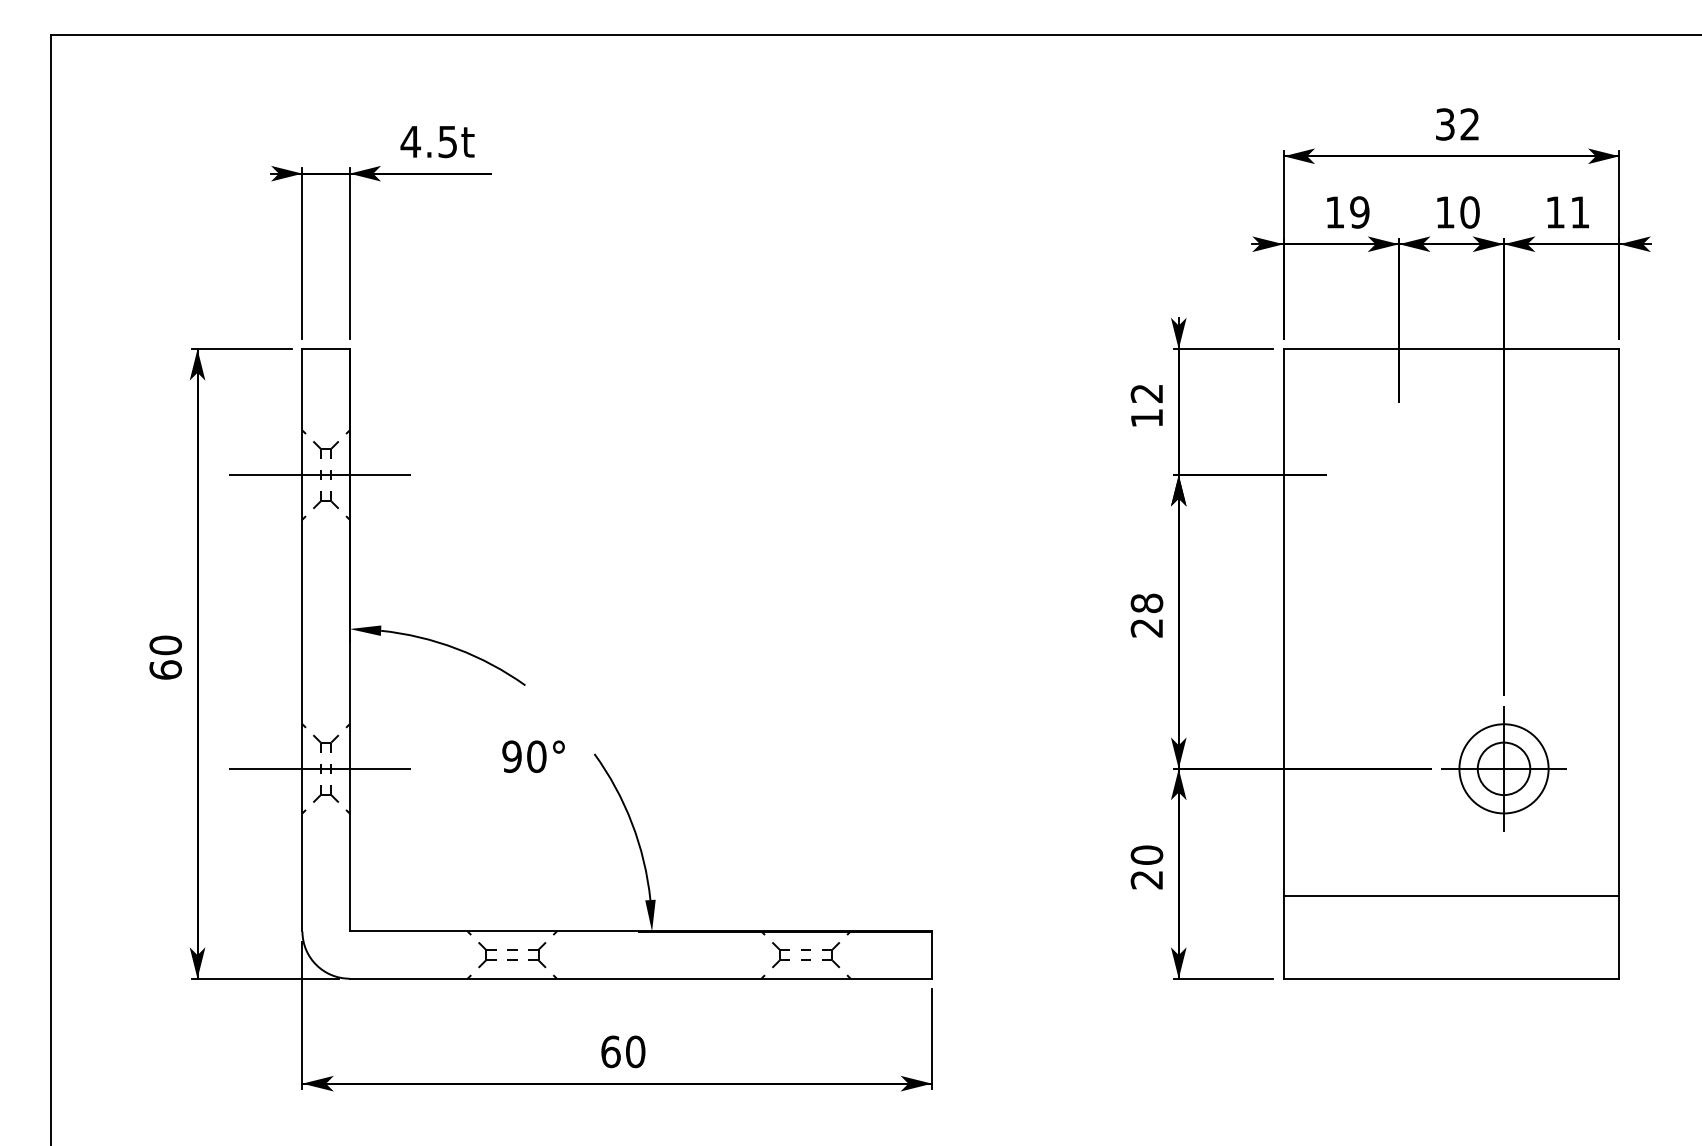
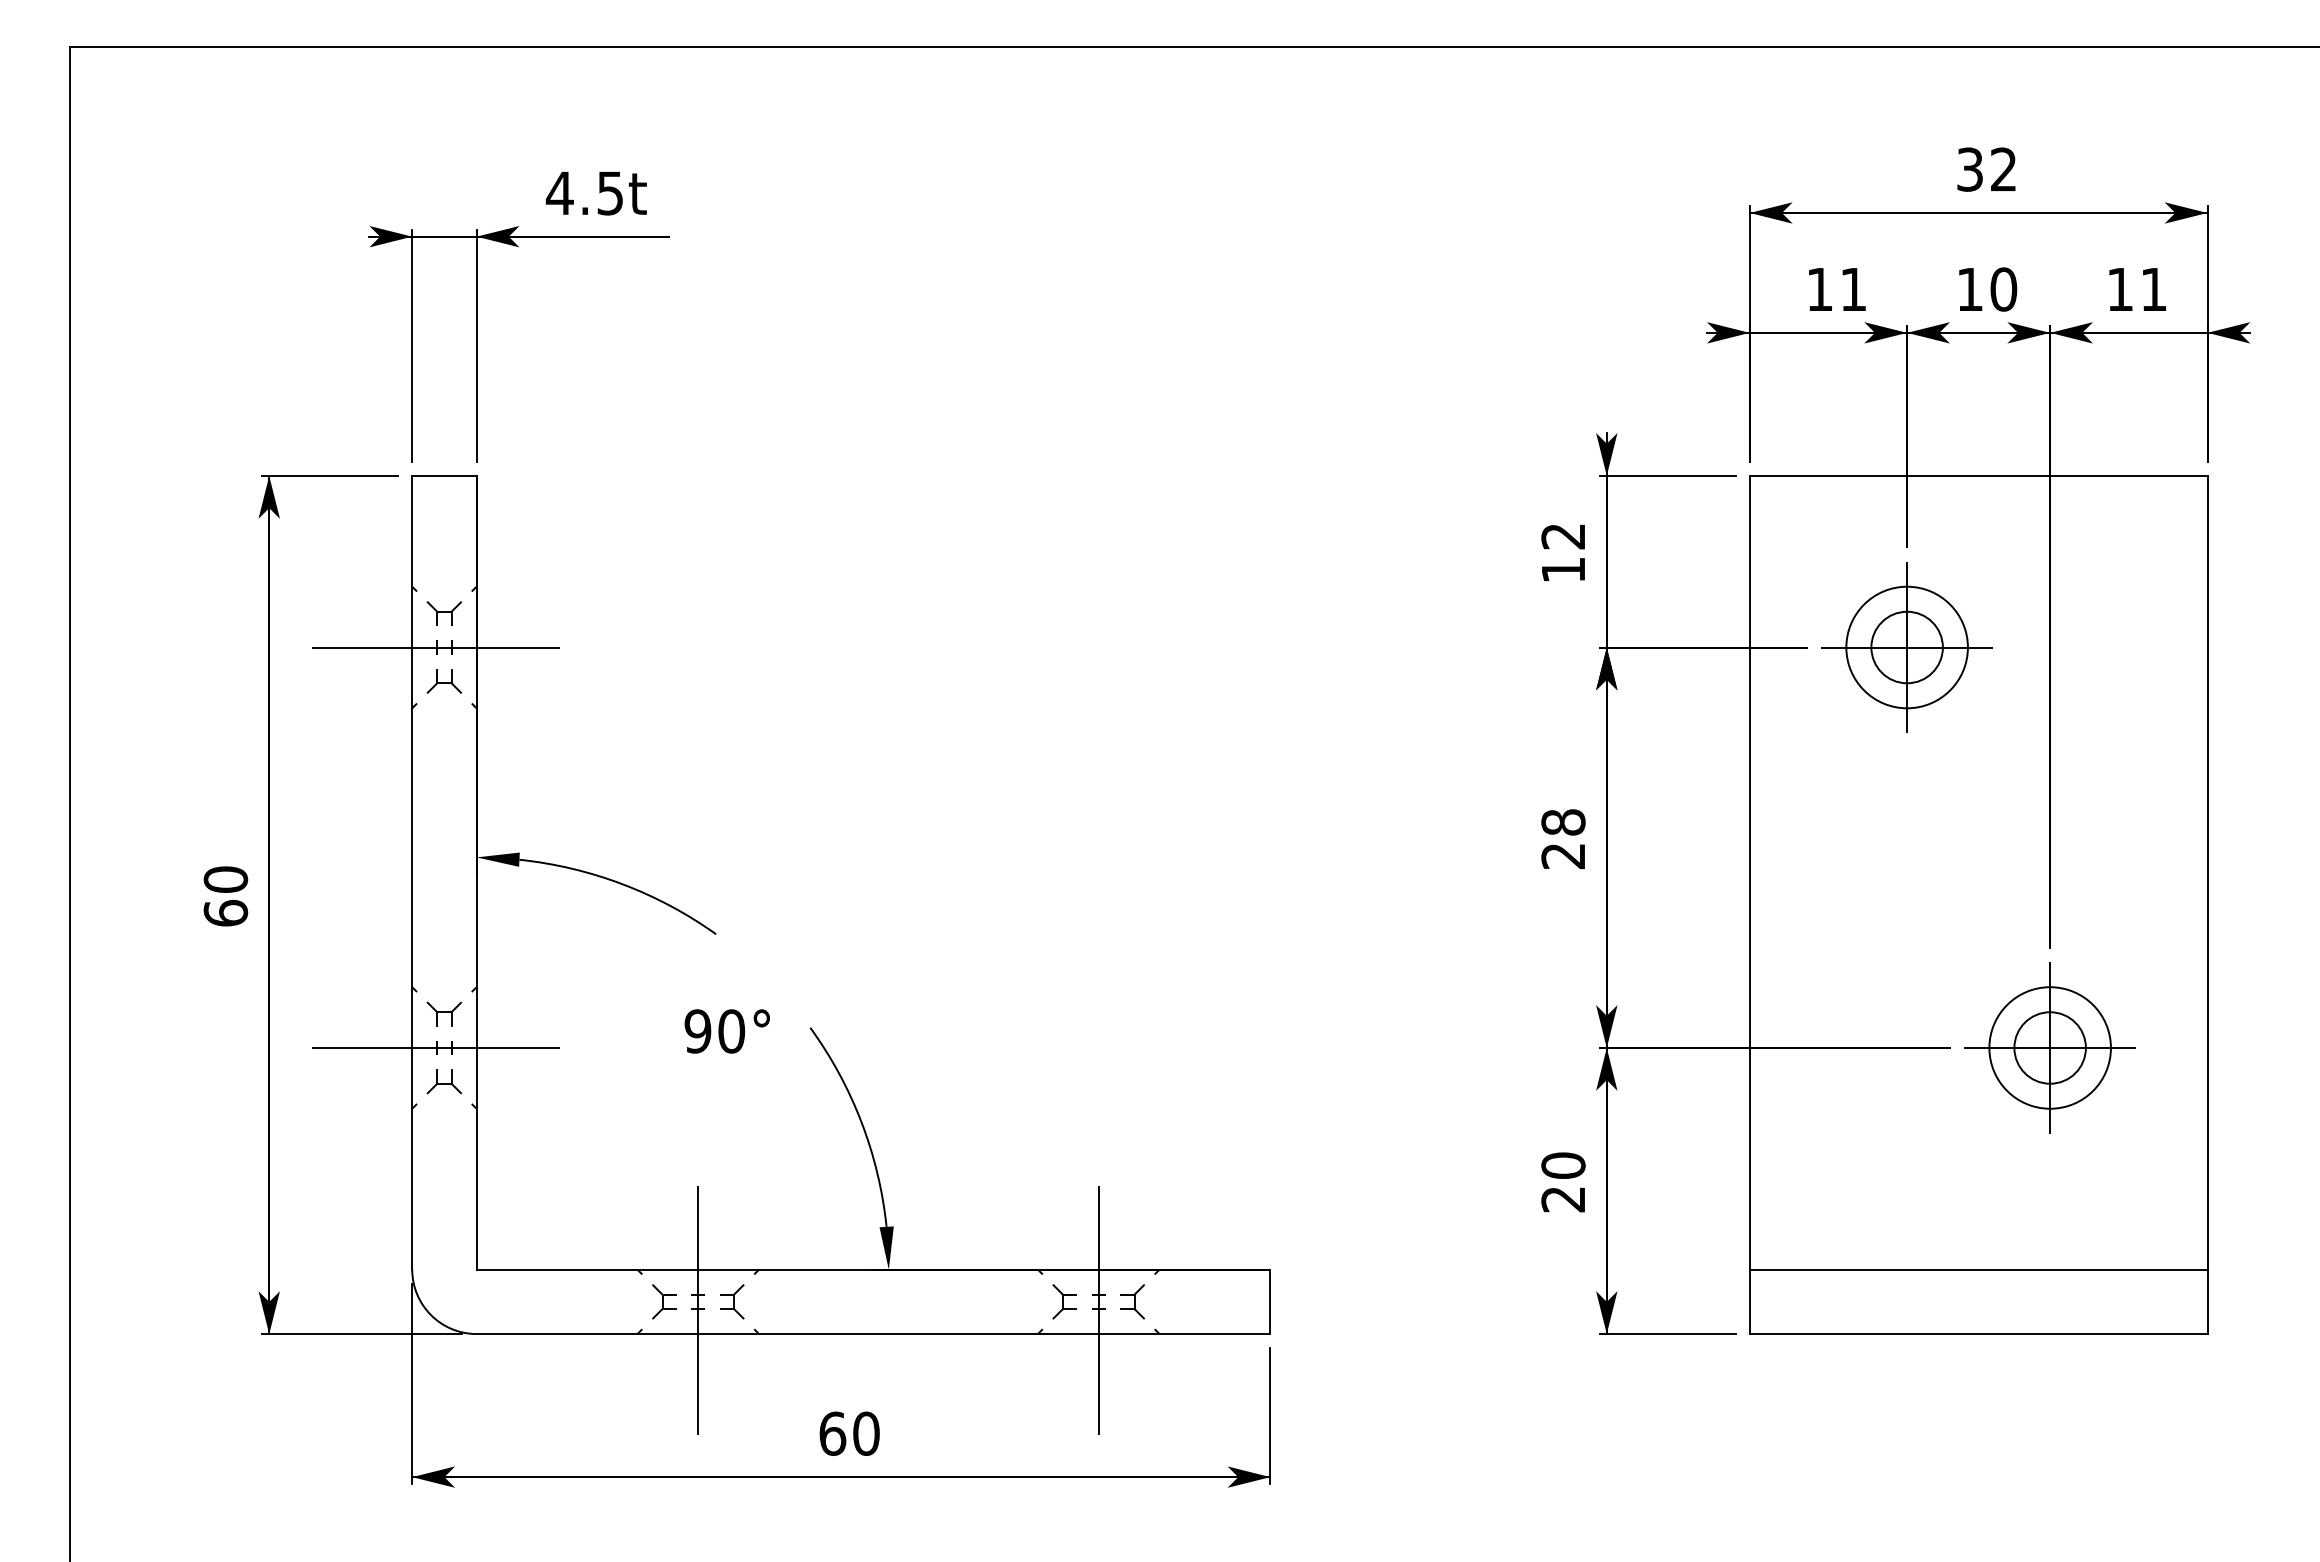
text: (1359, 212) -> (1853, 289), 19 -> 11
part: (1398, 475) -> (1906, 647), added
line: (1451, 895) -> (1978, 1269), moved
line: (512, 961) -> (698, 1310), added
line: (805, 961) -> (1098, 1310), added

